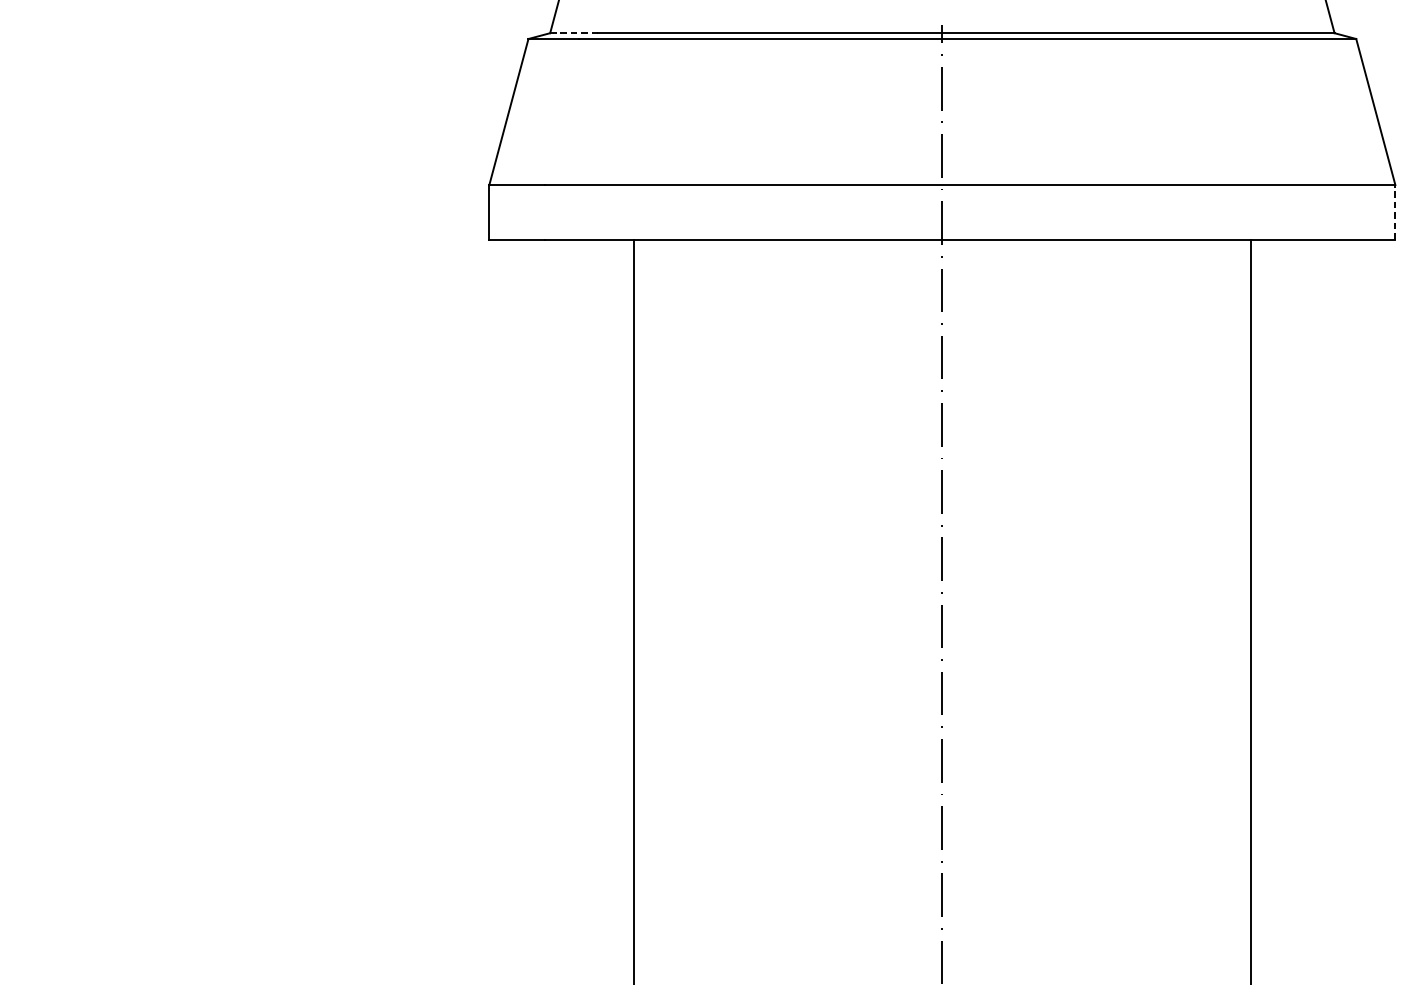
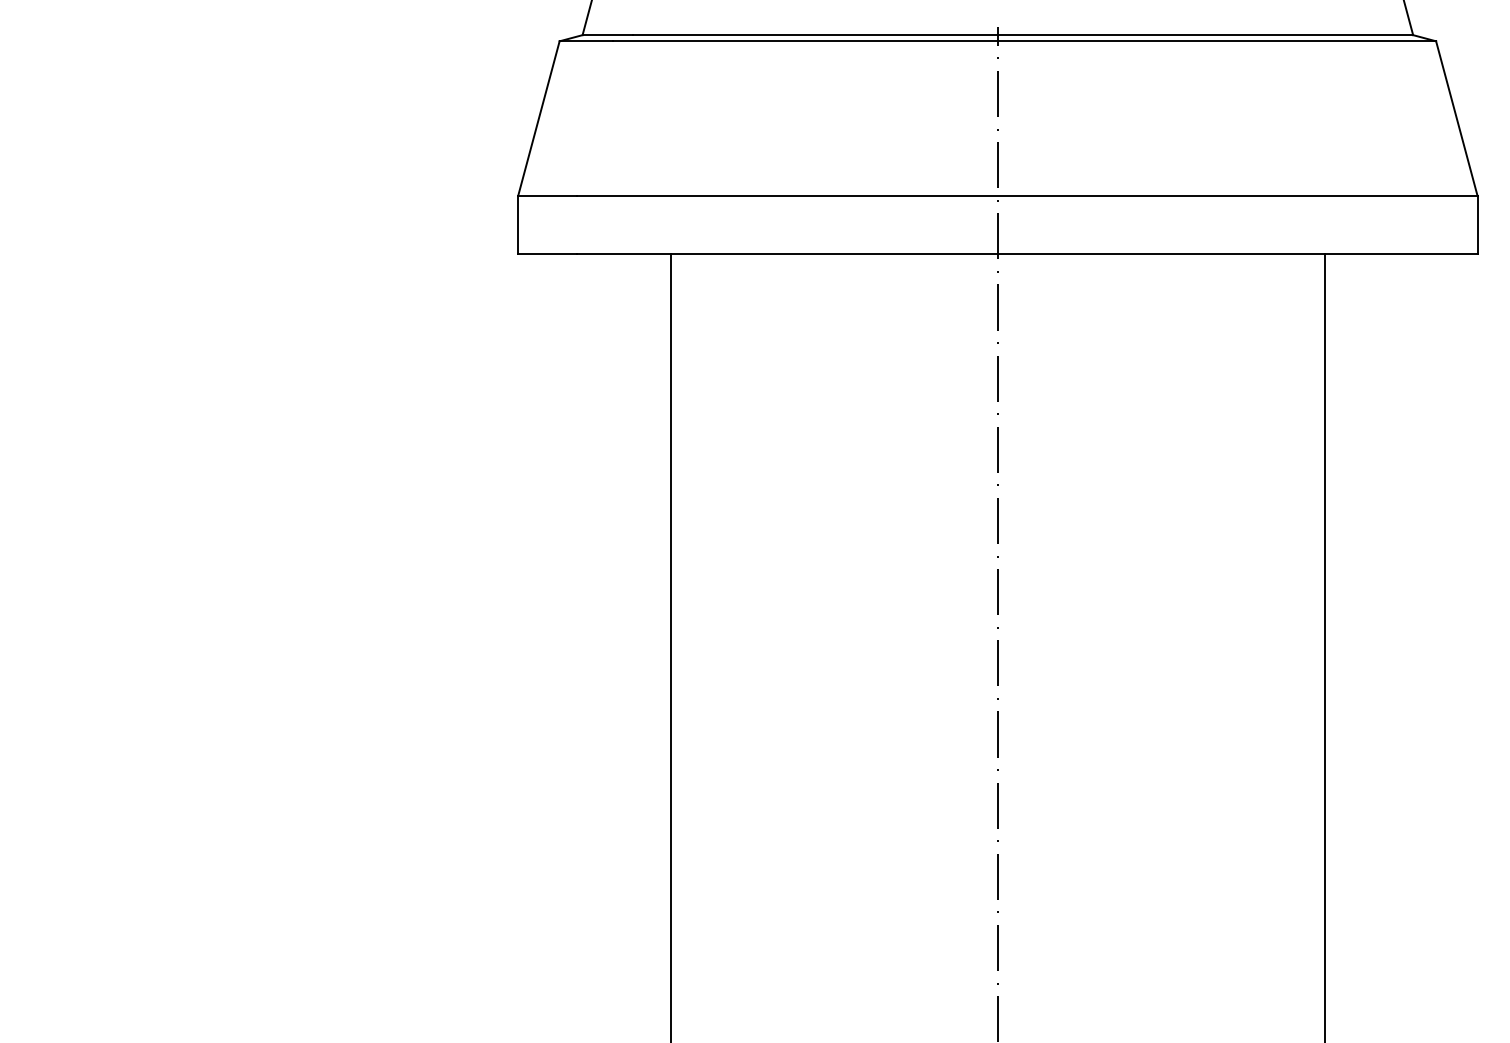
line: (573, 33) -> (607, 35), dashed -> solid
line: (1395, 212) -> (1477, 224), dashed -> solid

